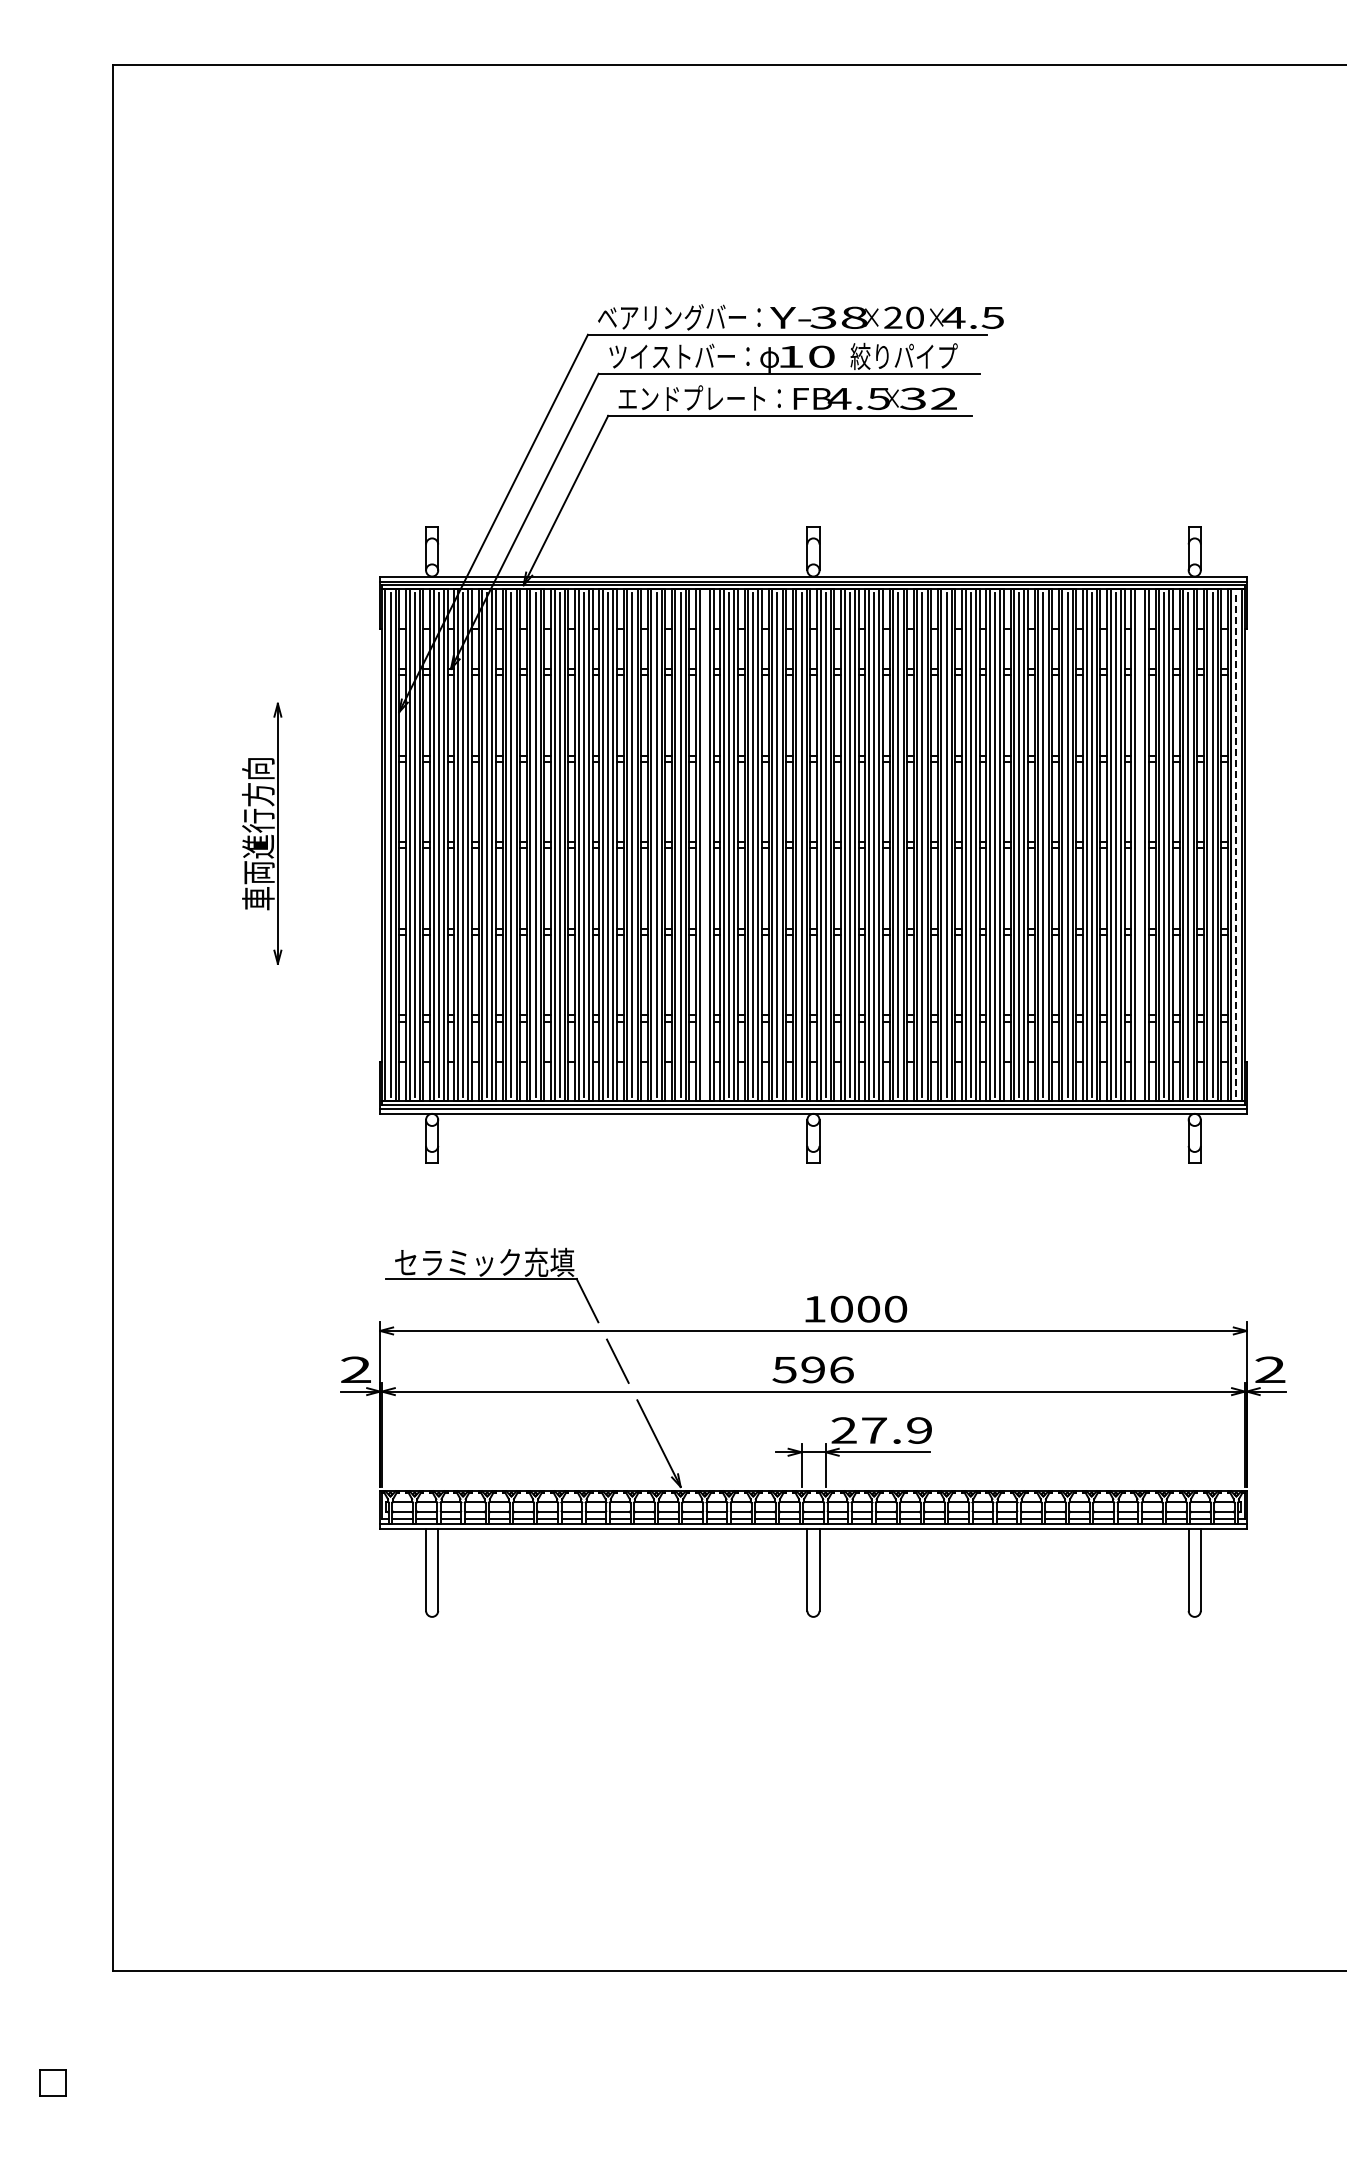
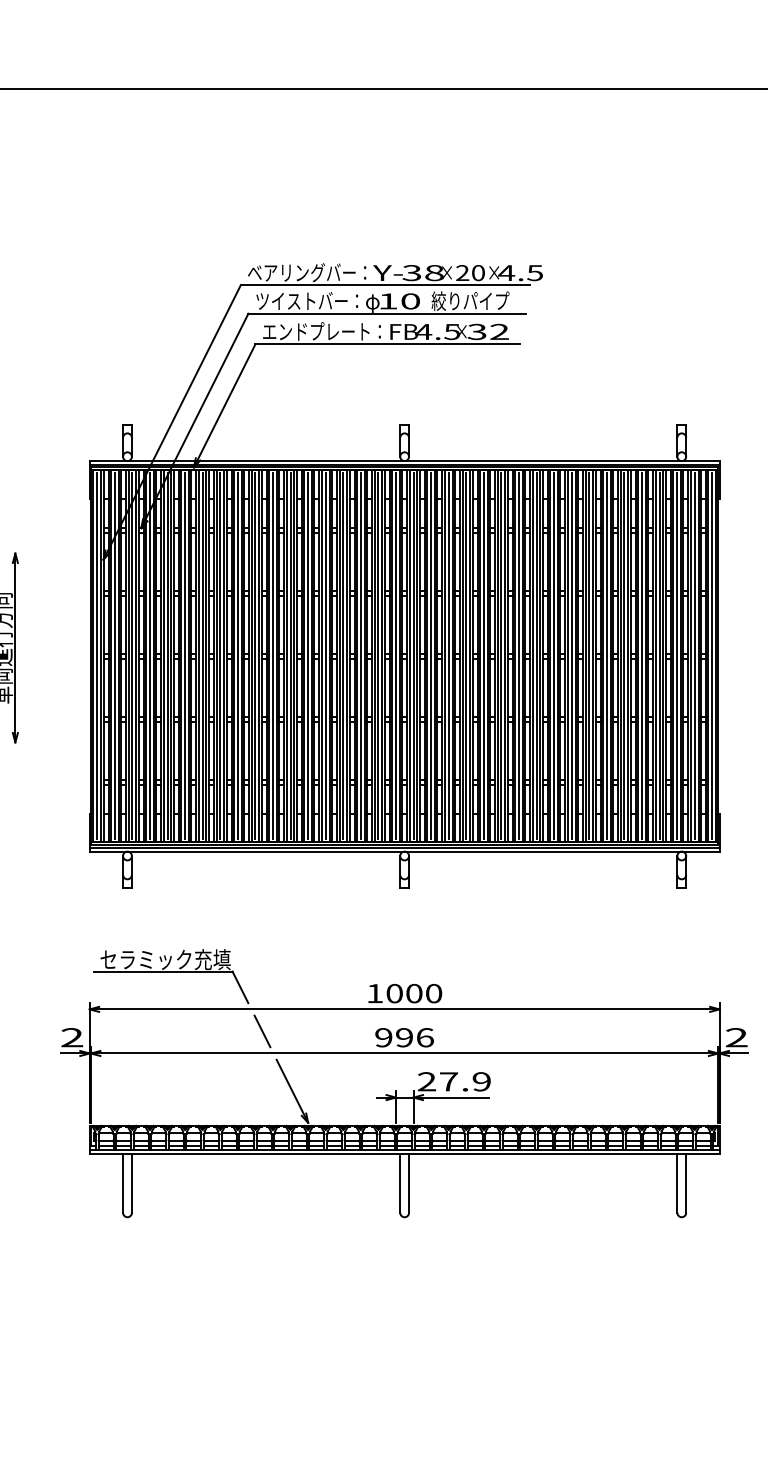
line: (704, 844) -> (325, 655), added
line: (1140, 844) -> (642, 655), added
line: (1236, 845) -> (712, 656), dashed -> solid
text: (856, 1308) -> (405, 993), moved
text: (784, 1369) -> (383, 1037), 596 -> 996

